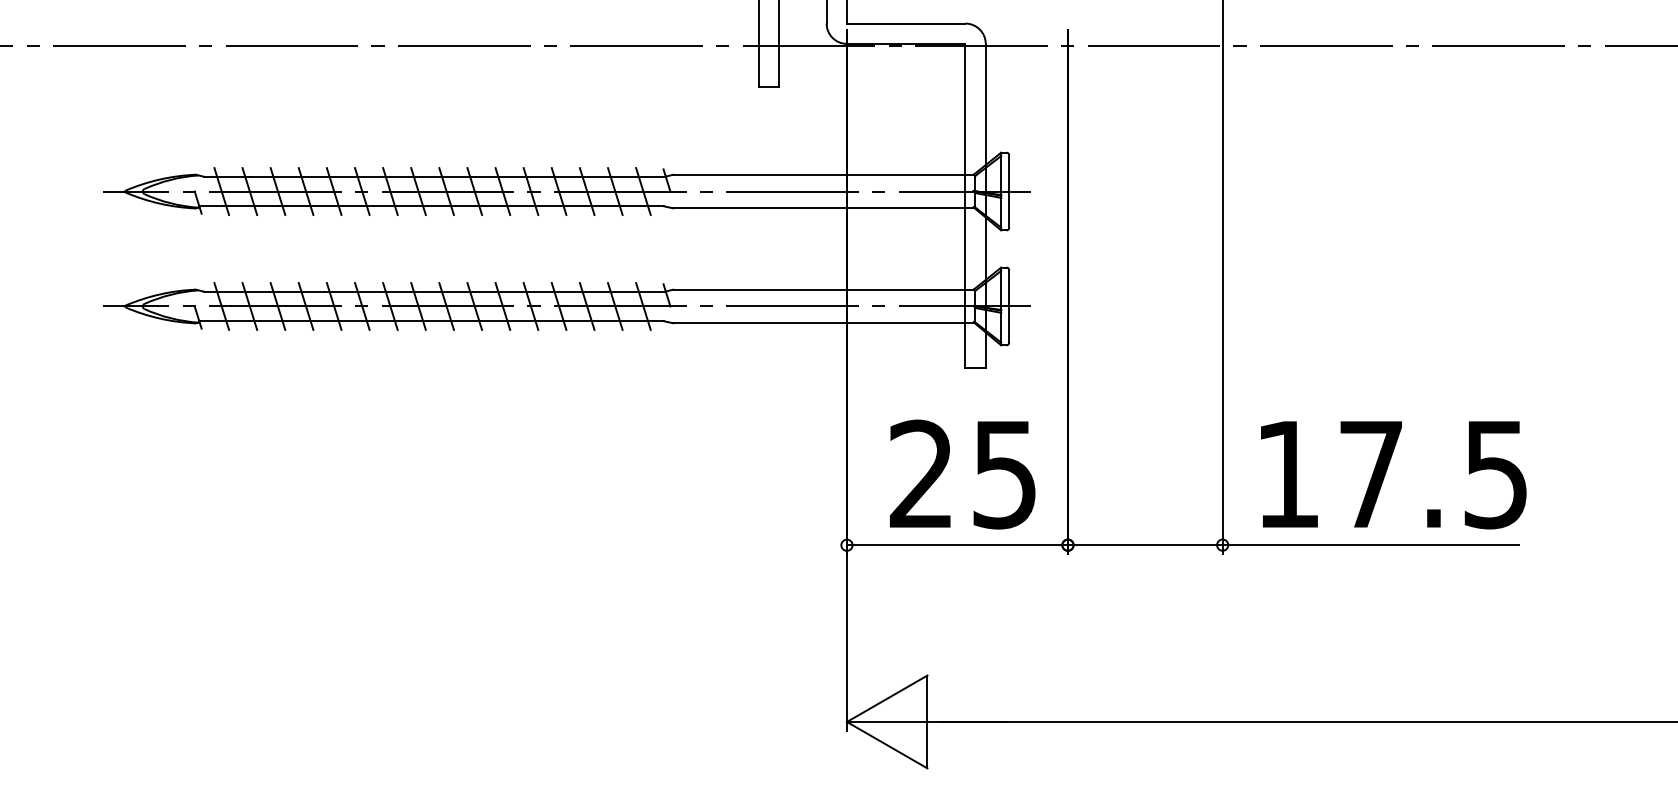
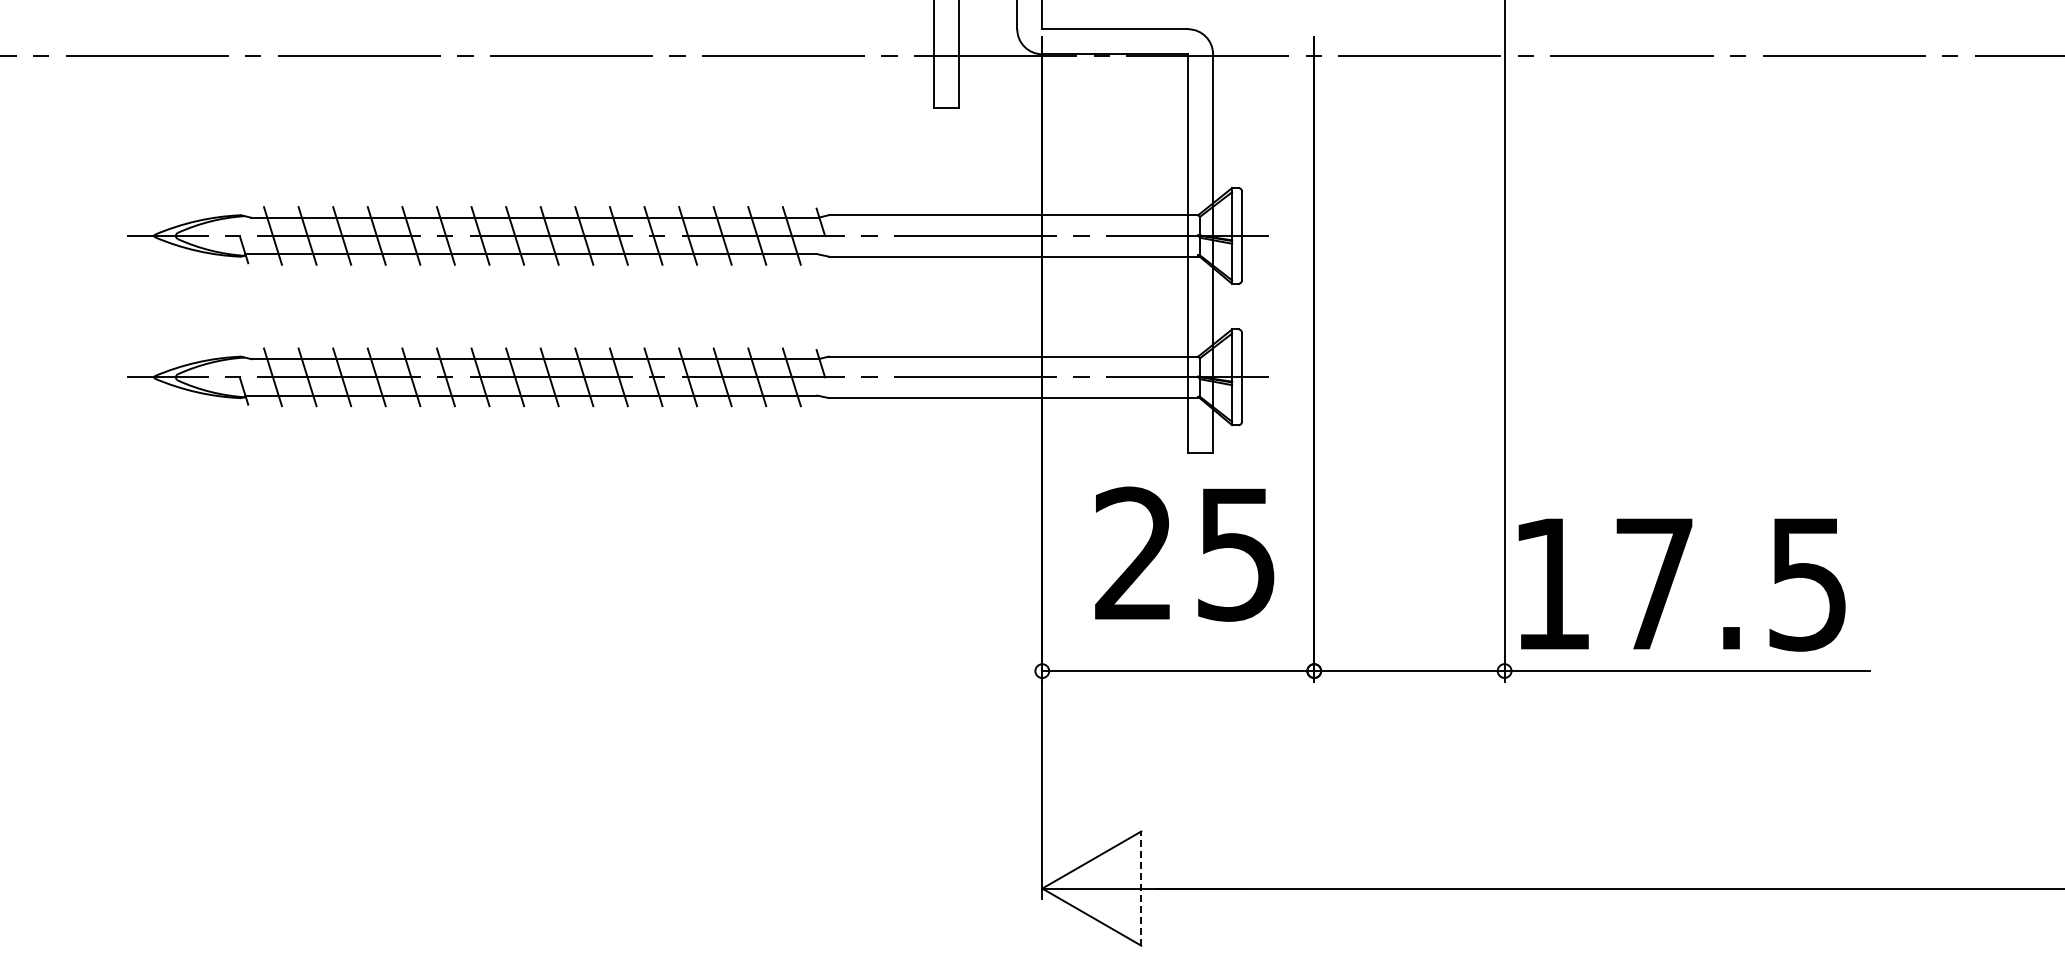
text: (962, 474) -> (1184, 553), moved
text: (1393, 474) -> (1681, 584), moved
line: (927, 721) -> (1141, 888), solid -> dashed

